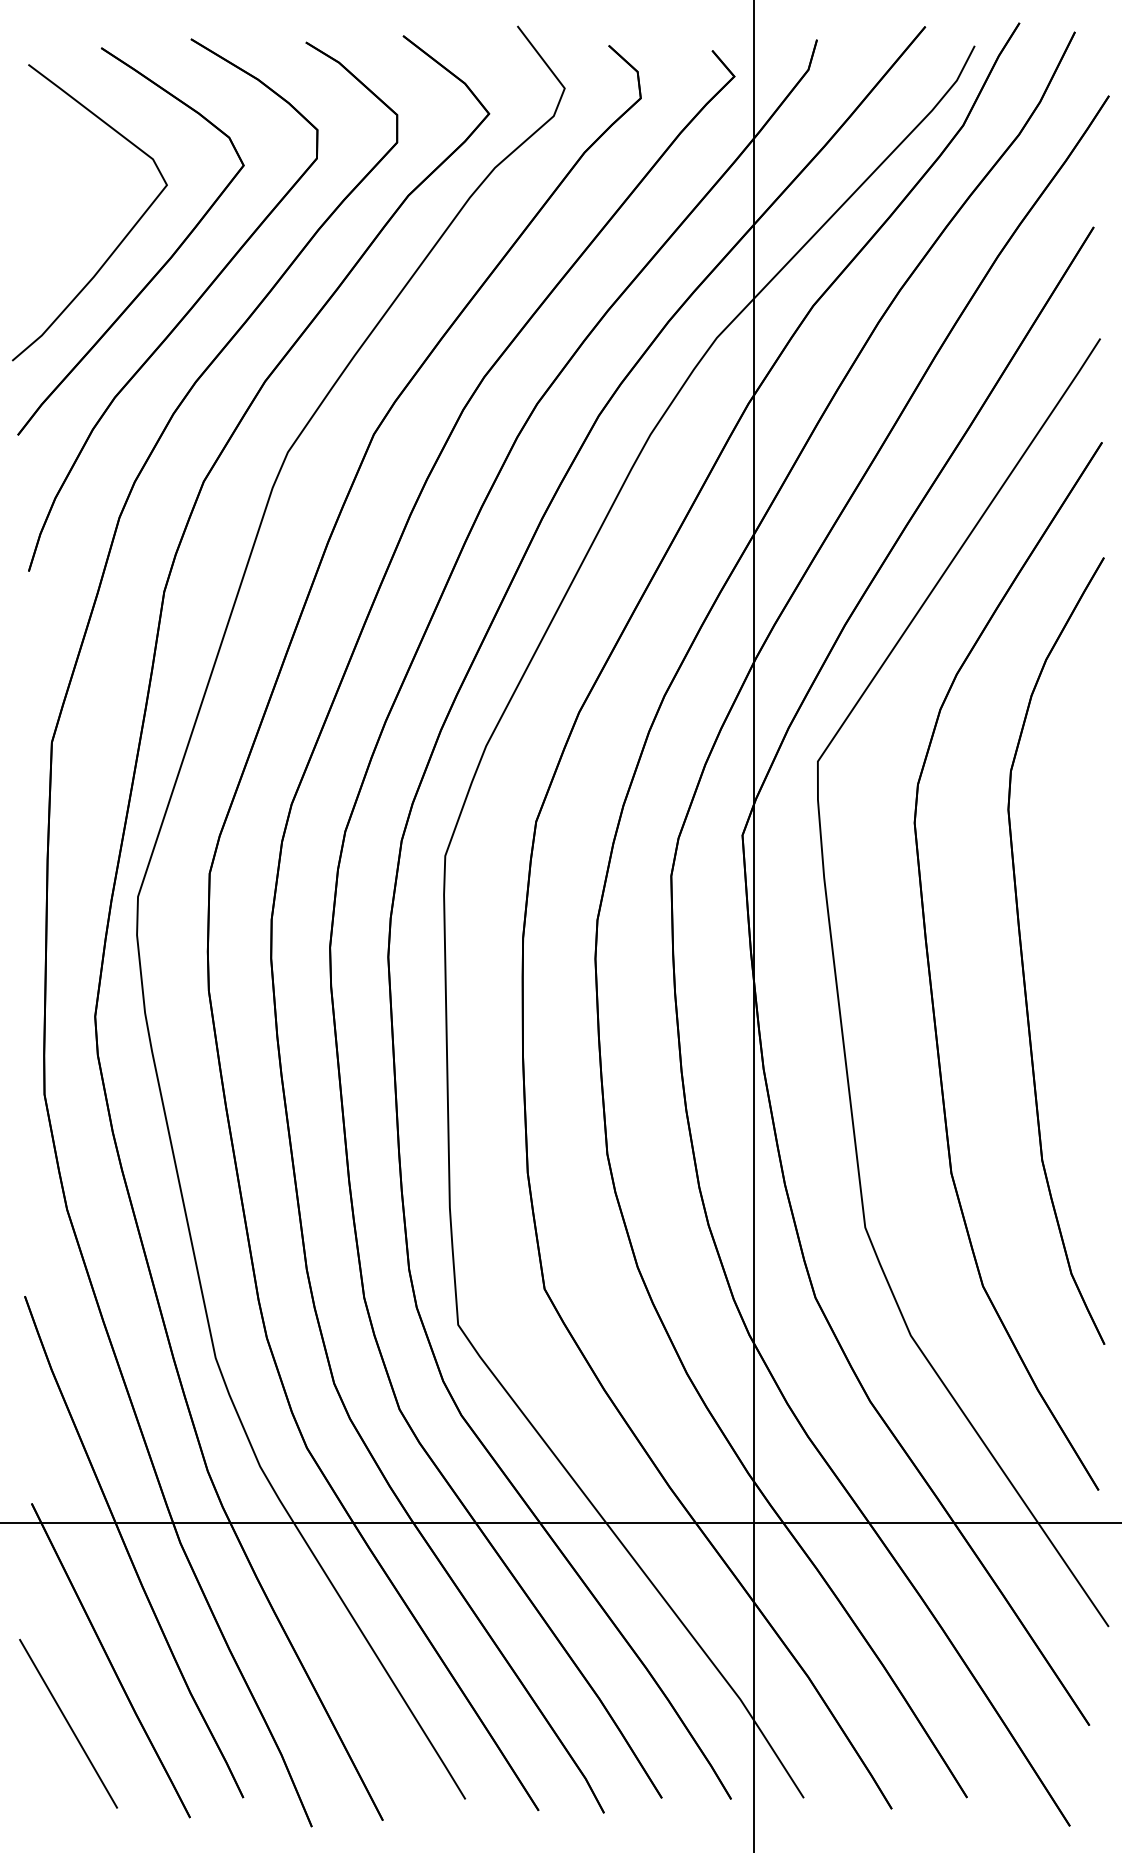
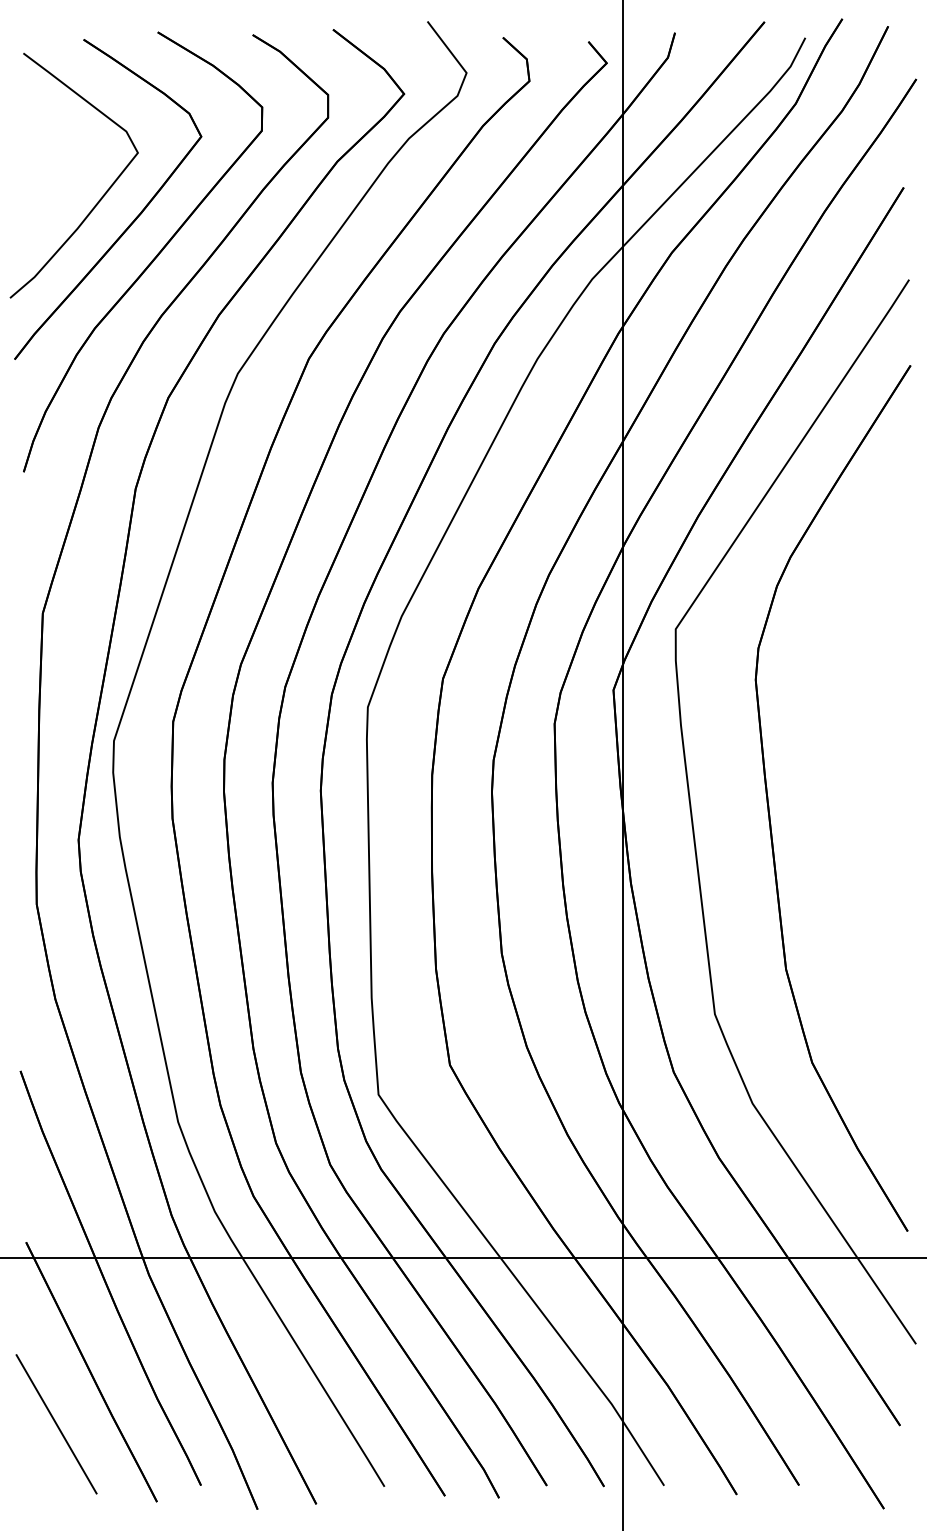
part: (1022, 950) -> (844, 785), removed

